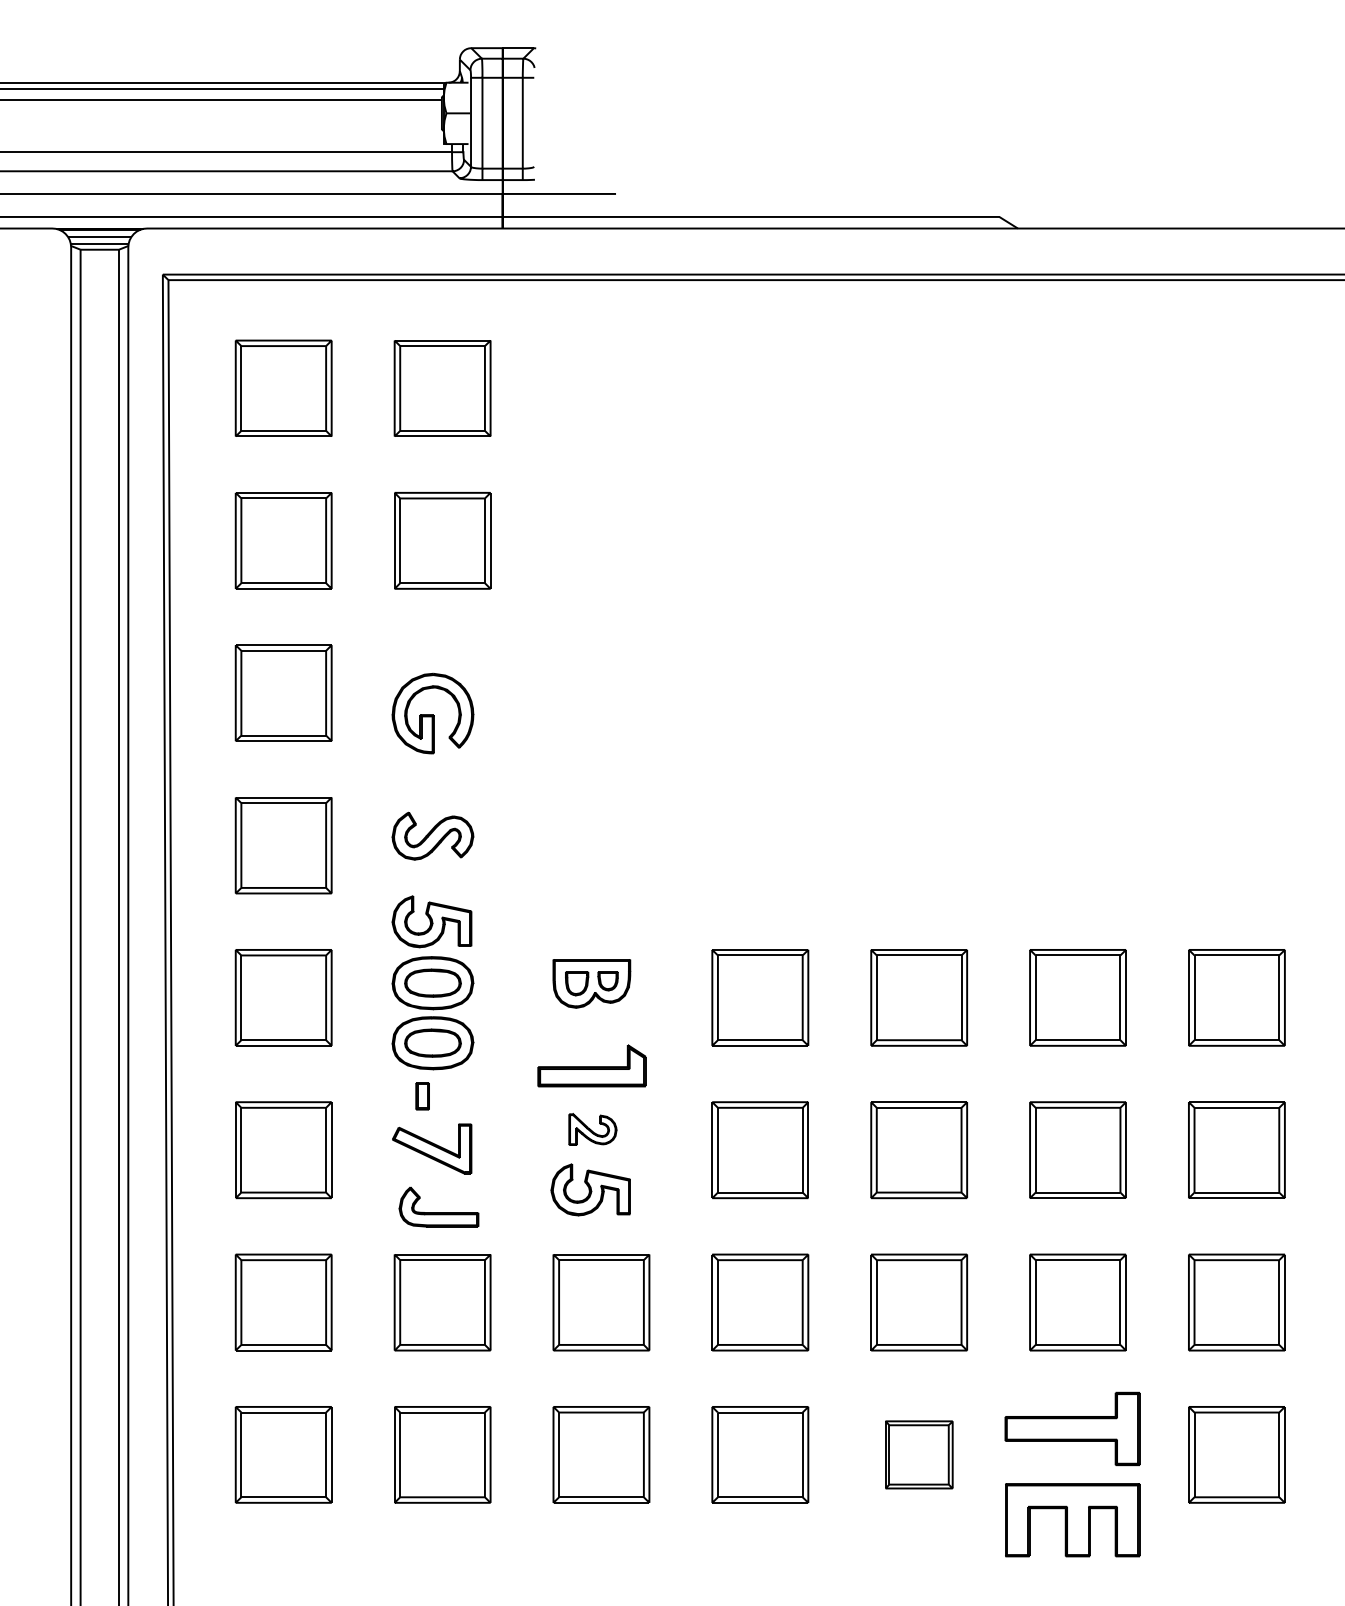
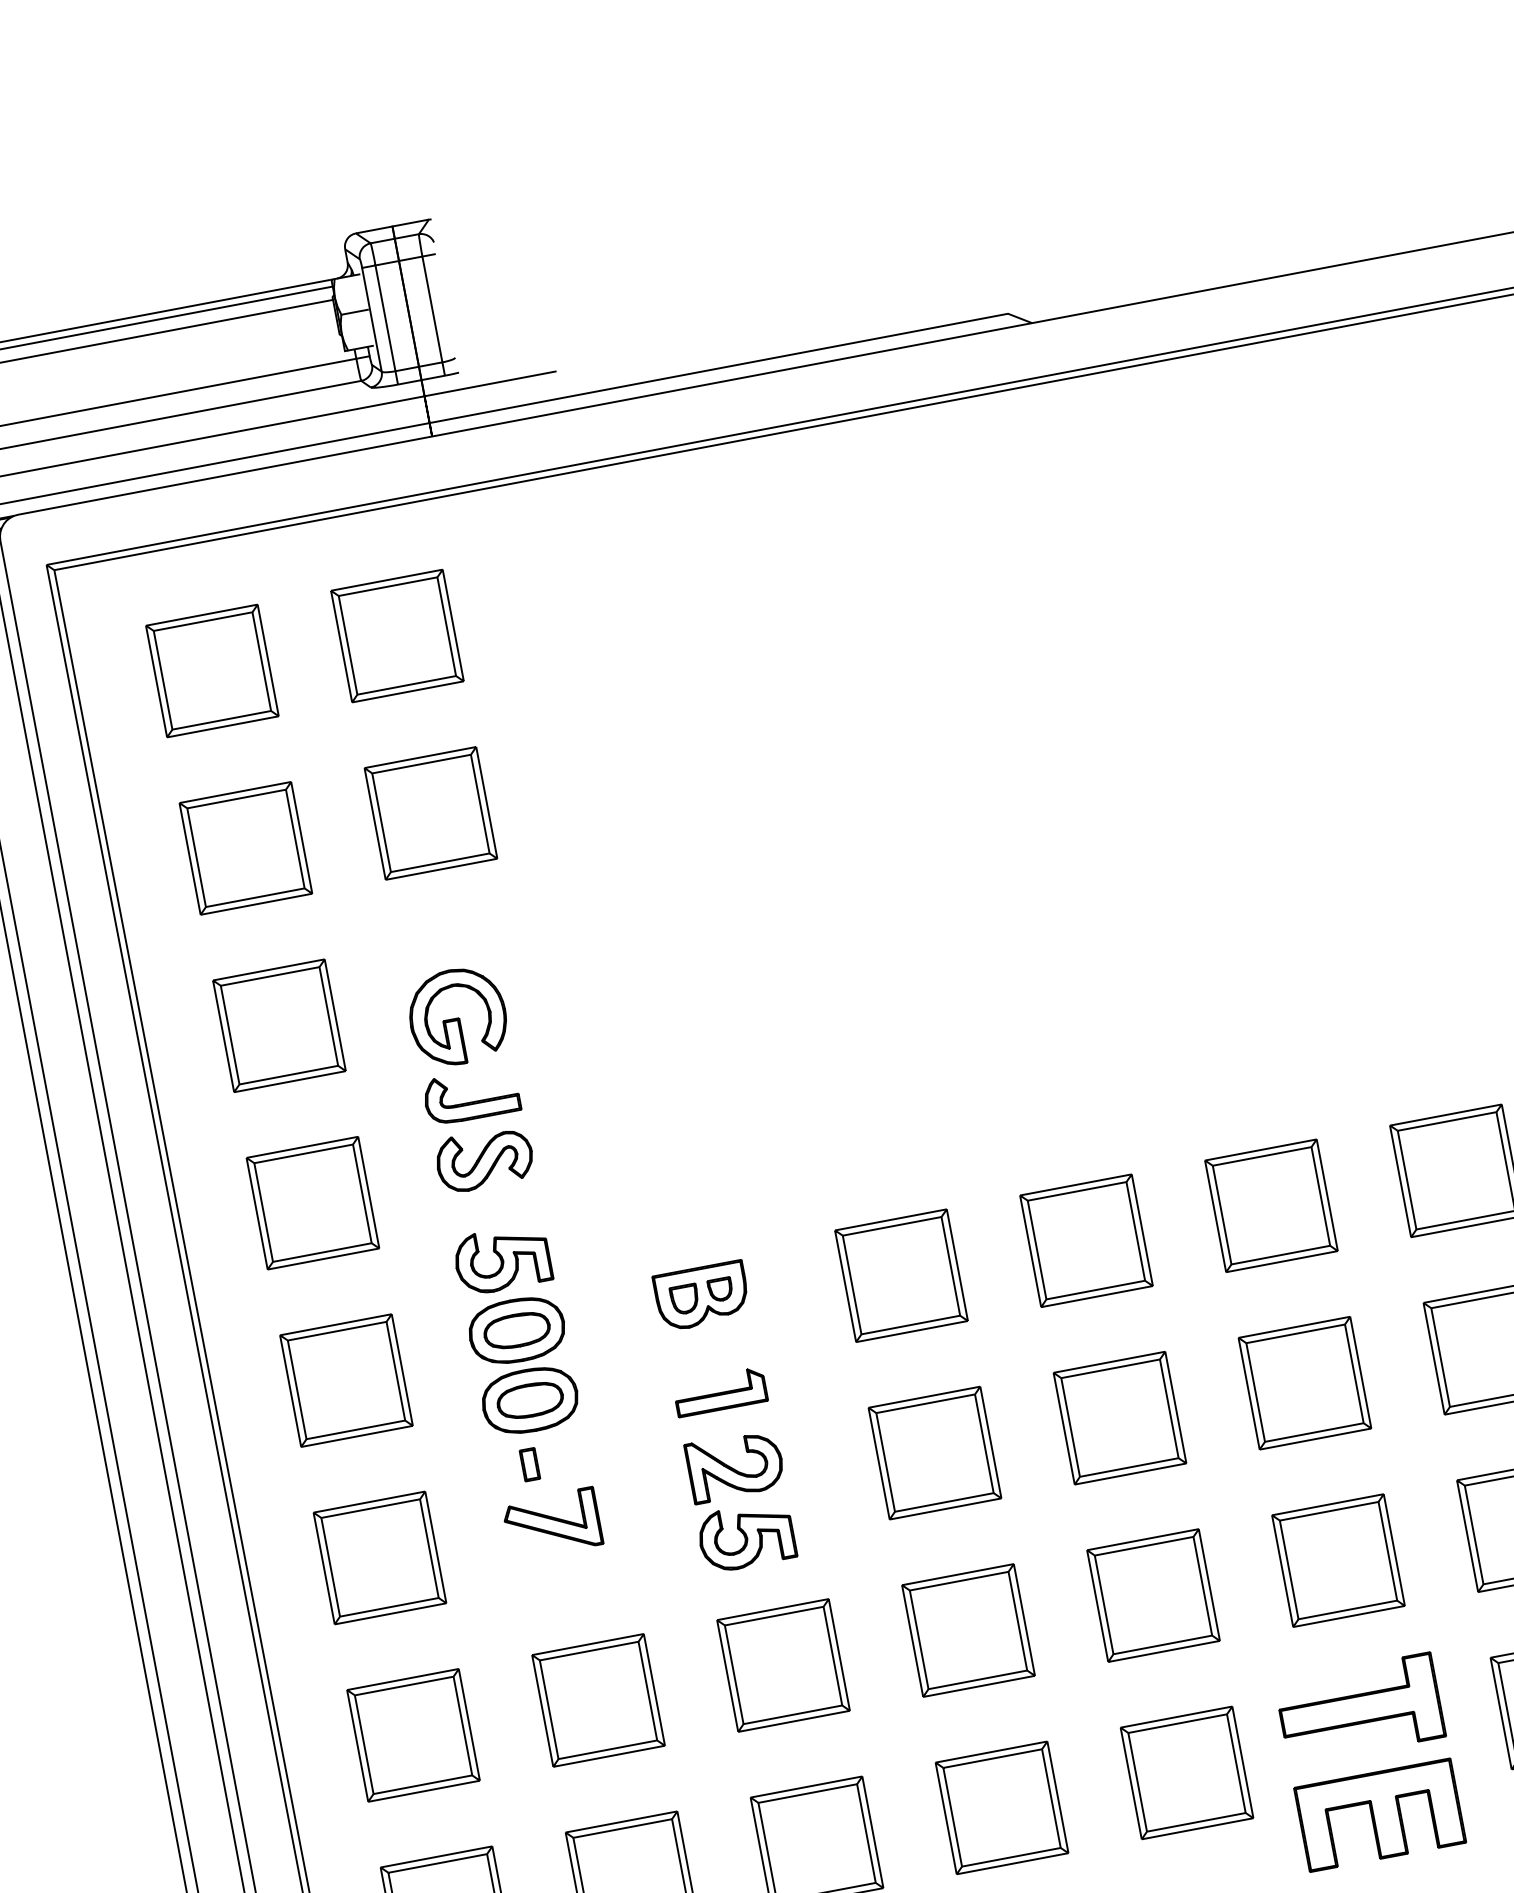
part: (591, 1065) -> (719, 1391), size x0.71
part: (592, 1129) -> (735, 1465), size x1.67
part: (438, 1206) -> (470, 1094), moved
part: (918, 1454) -> (1186, 1772), size x1.43

